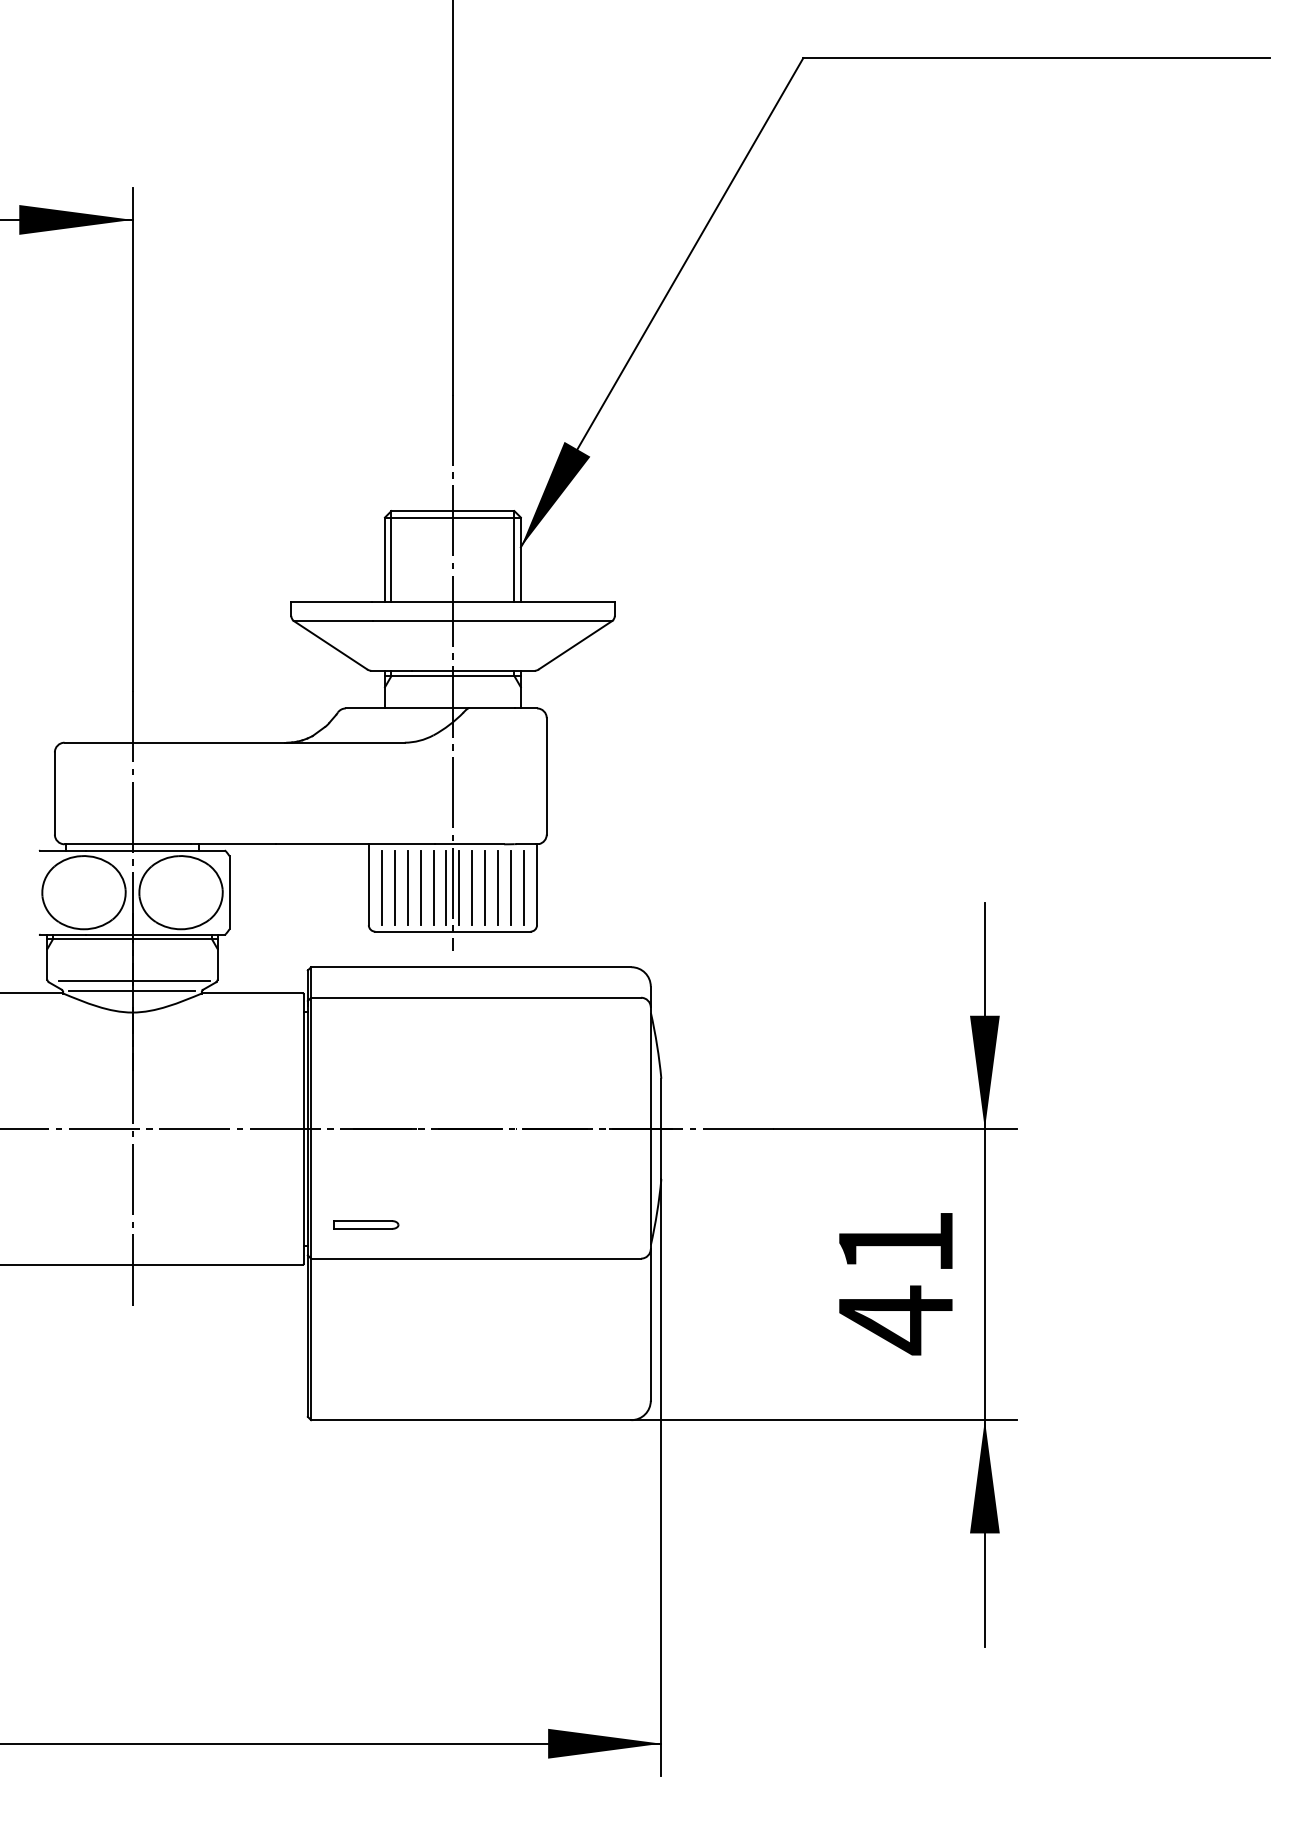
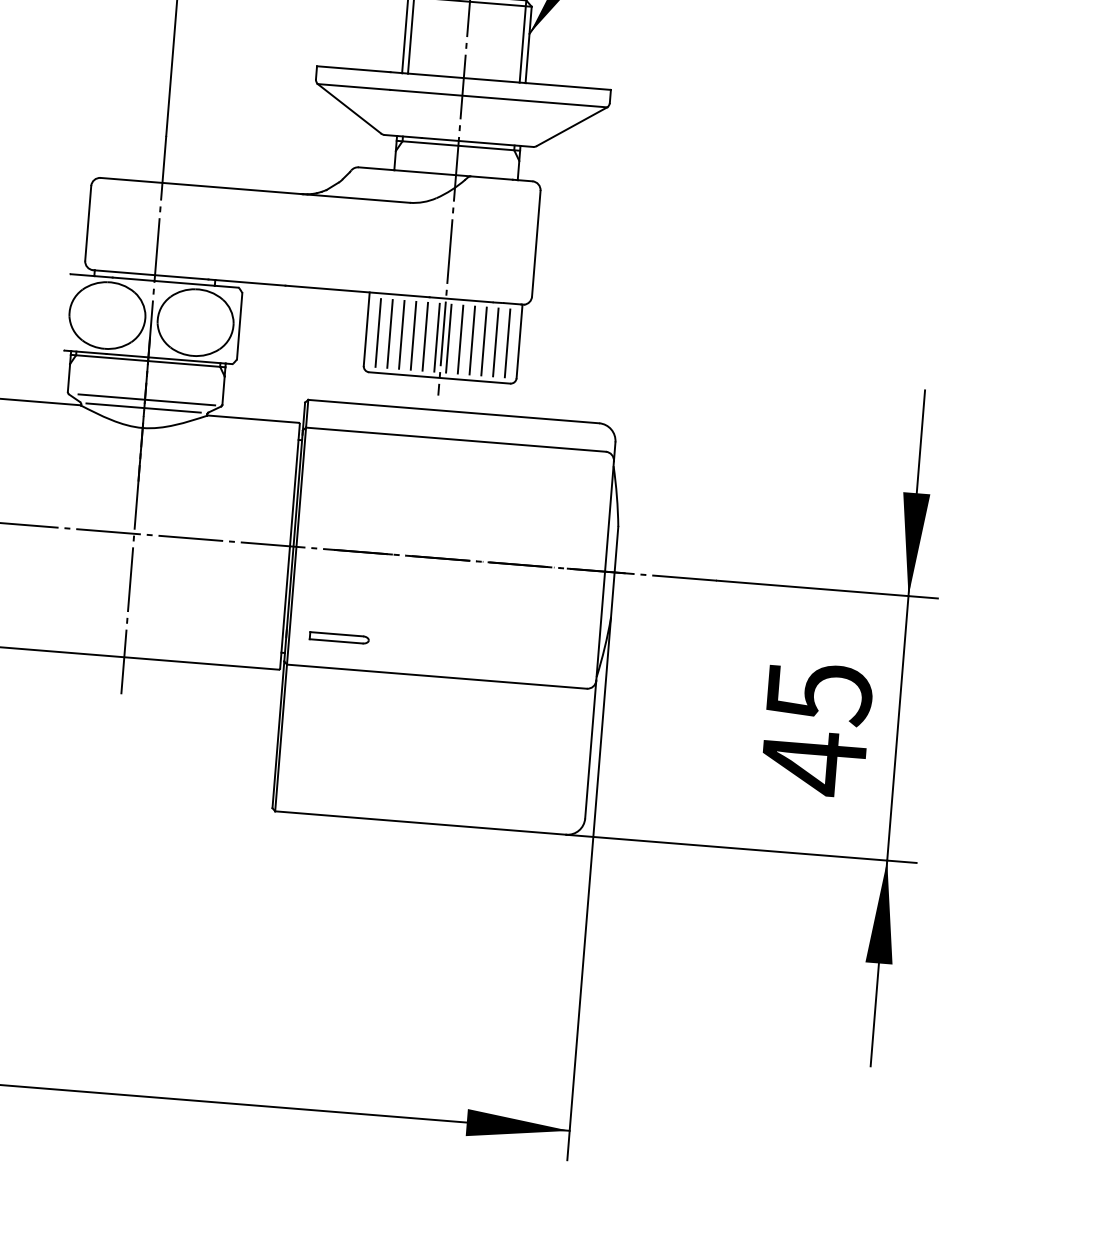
text: (896, 1244) -> (819, 694), 41 -> 45

